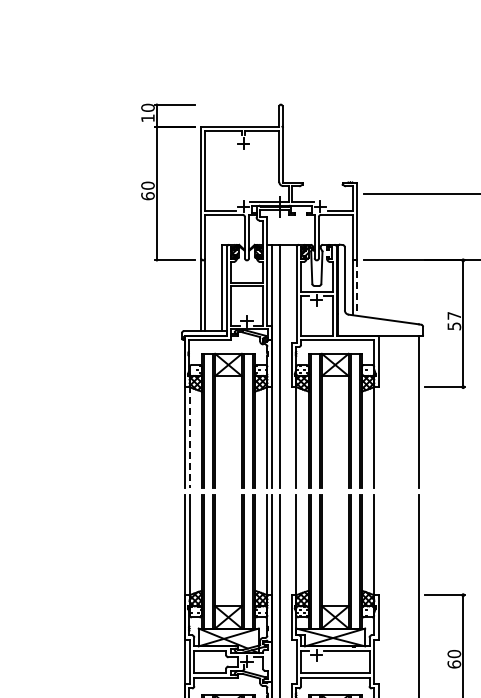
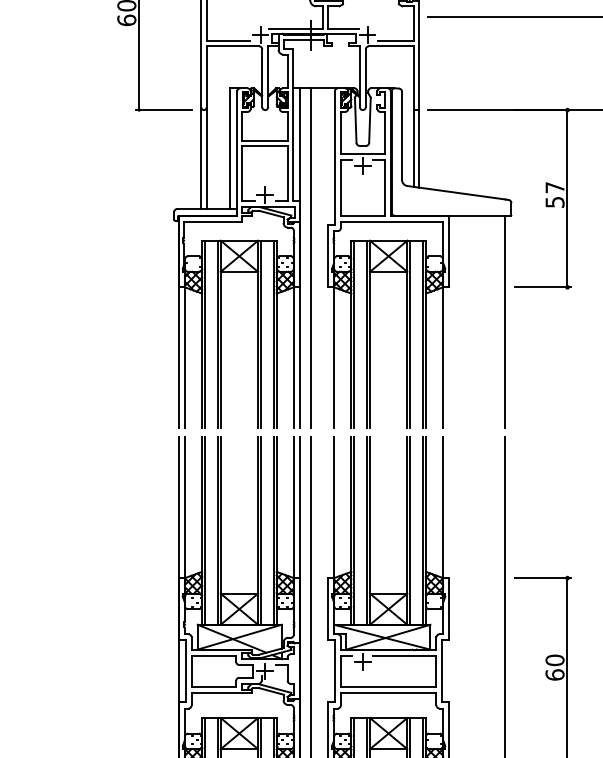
line: (357, 288) -> (419, 149), dashed -> solid
line: (189, 436) -> (184, 356), dashed -> solid

